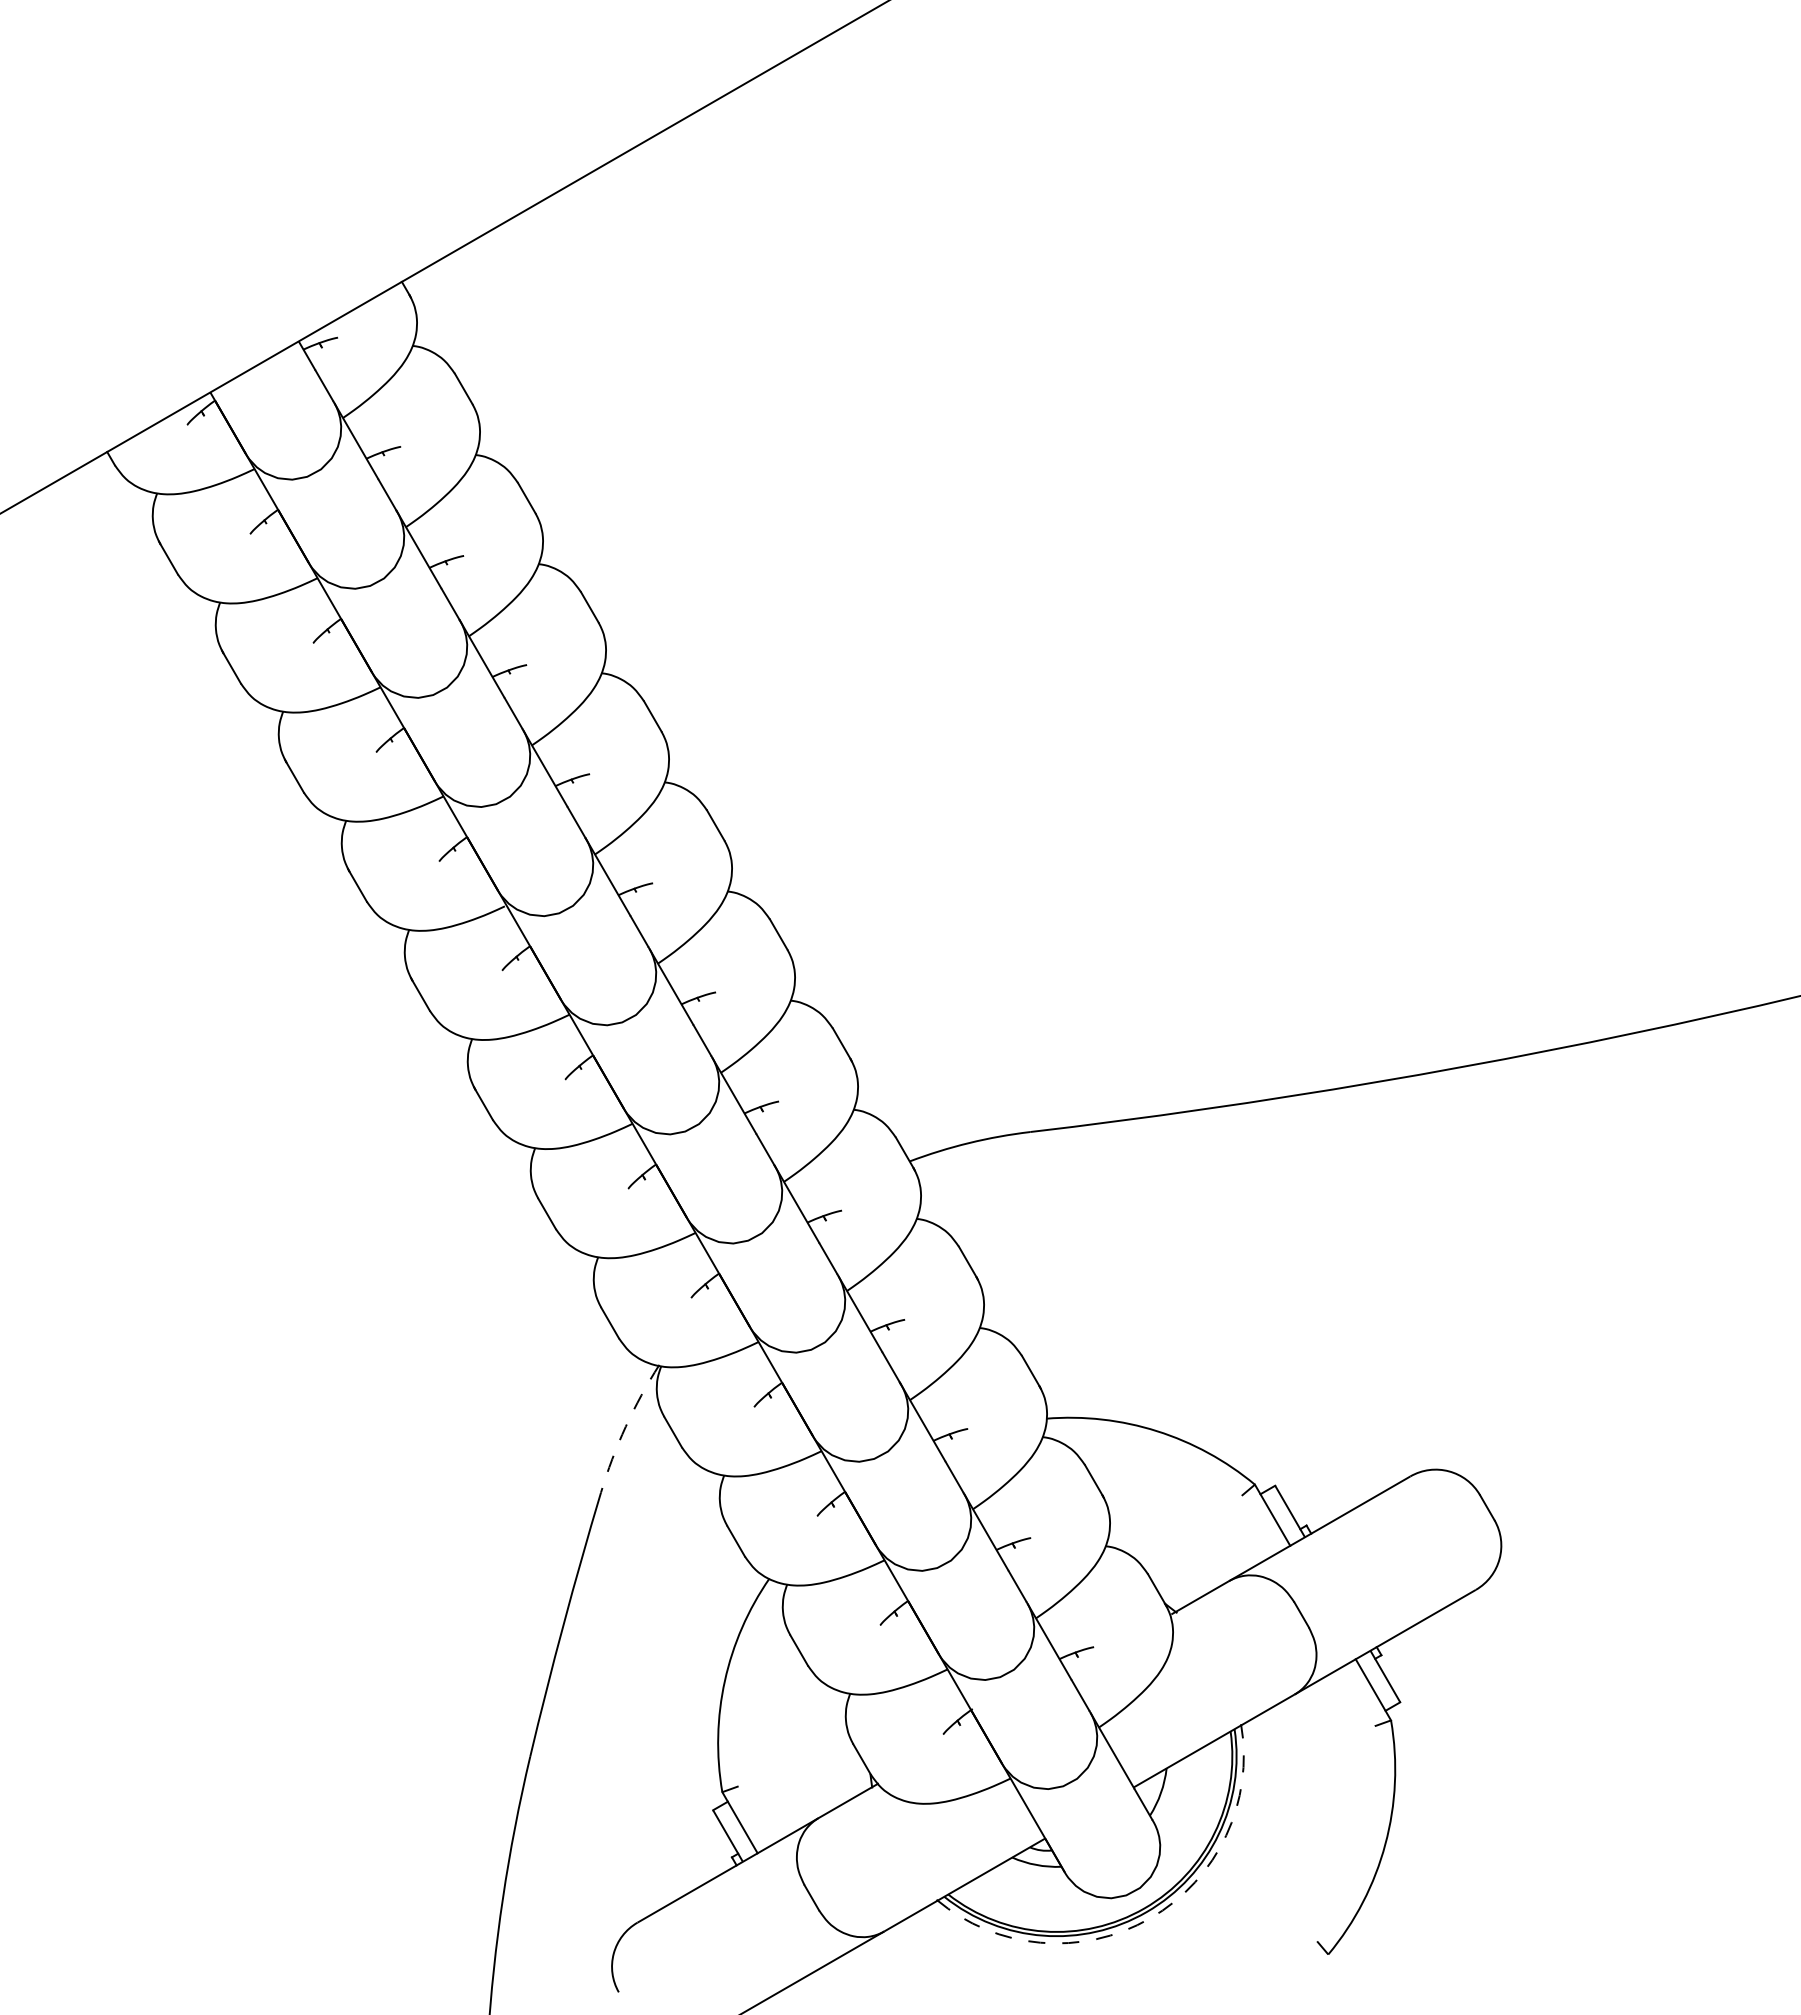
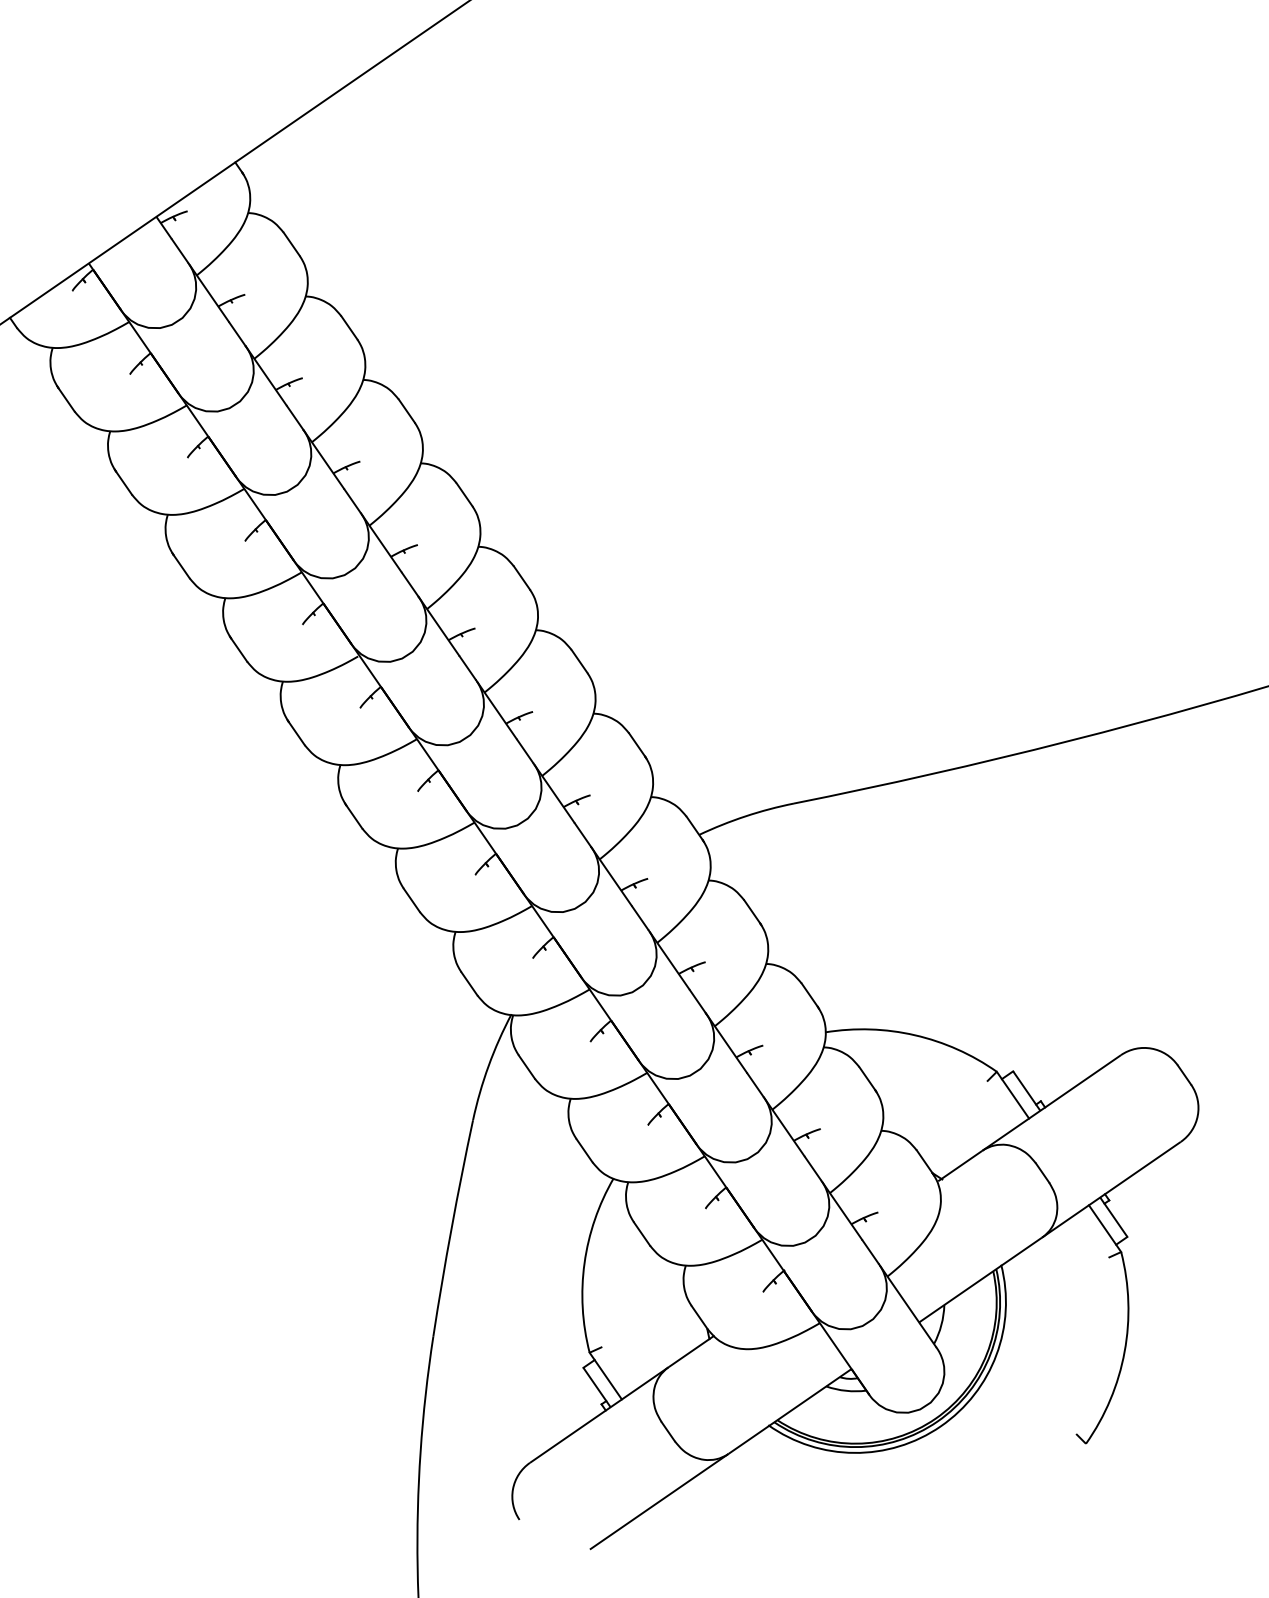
arc: (625, 1426) -> (488, 1065), dashed -> solid
arc: (1150, 1918) -> (941, 1426), dashed -> solid

